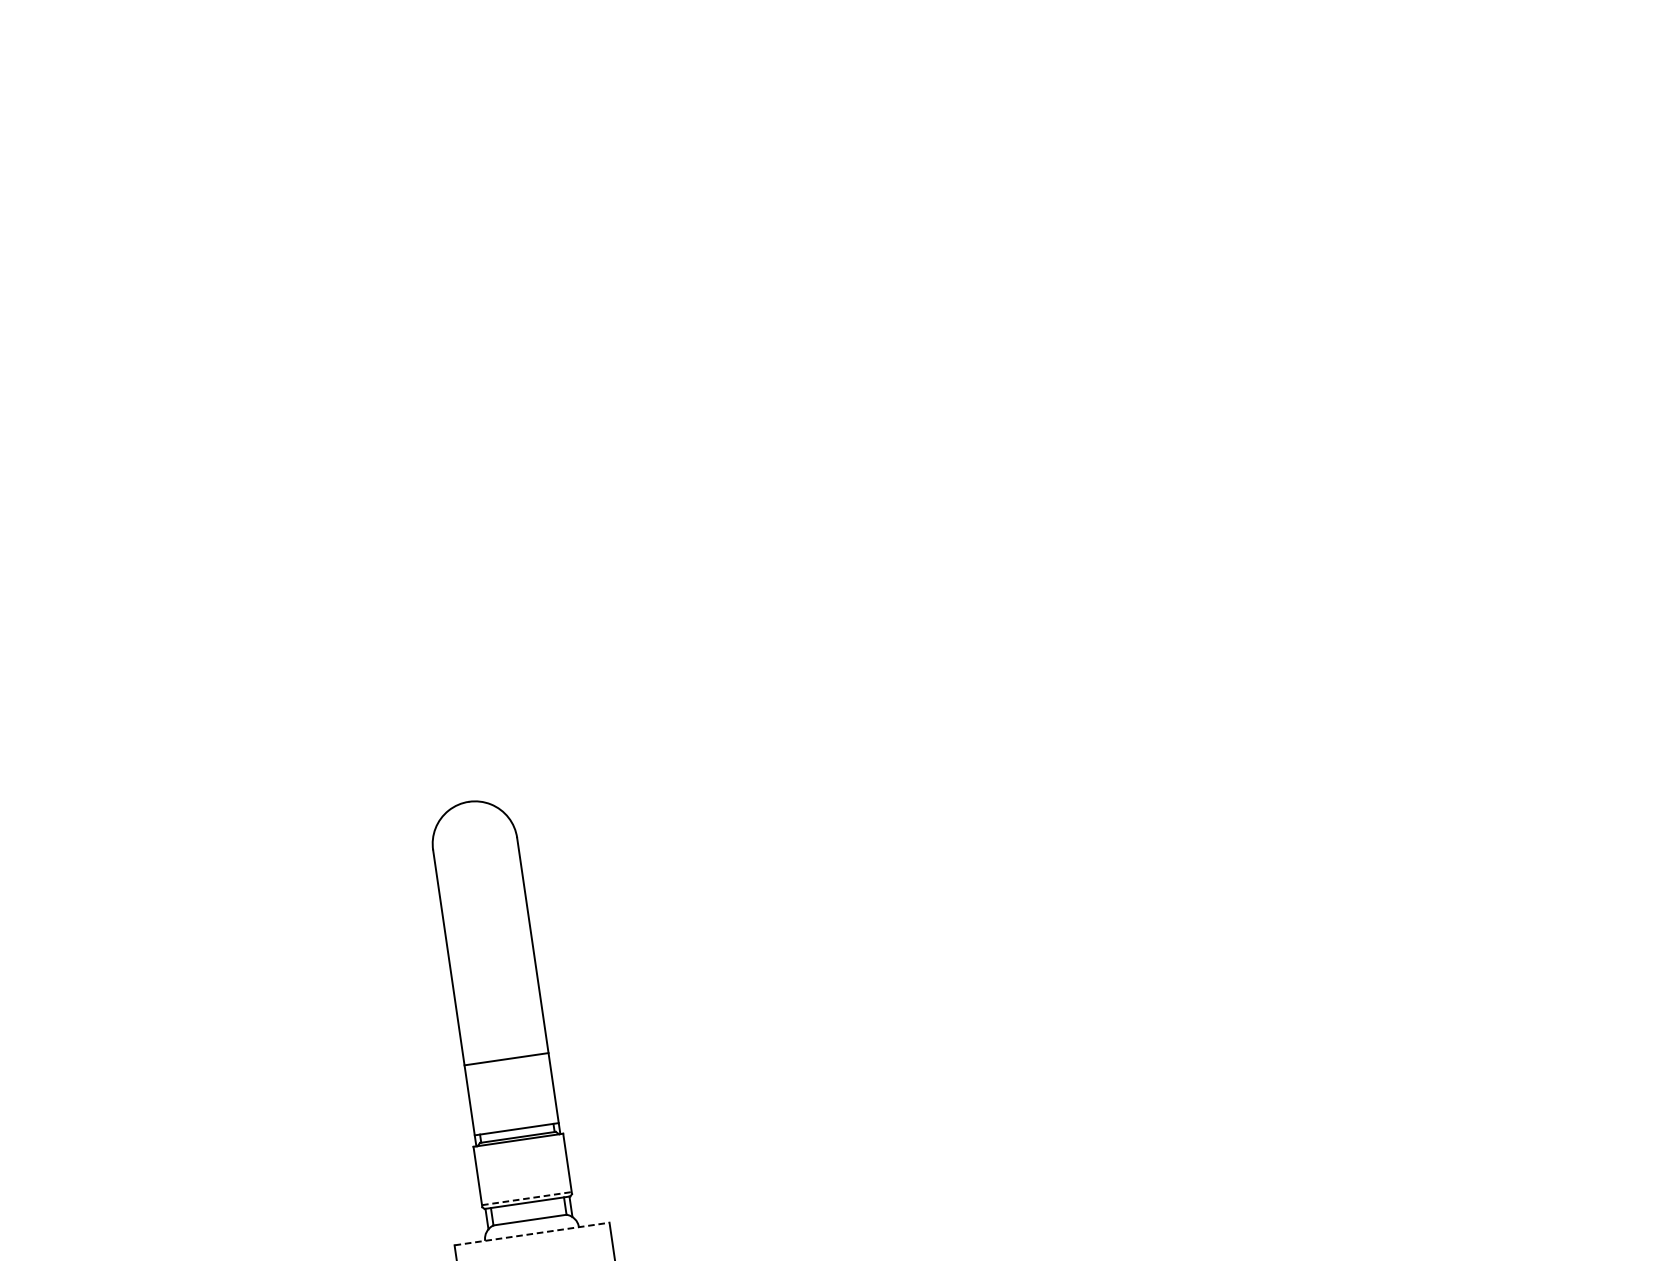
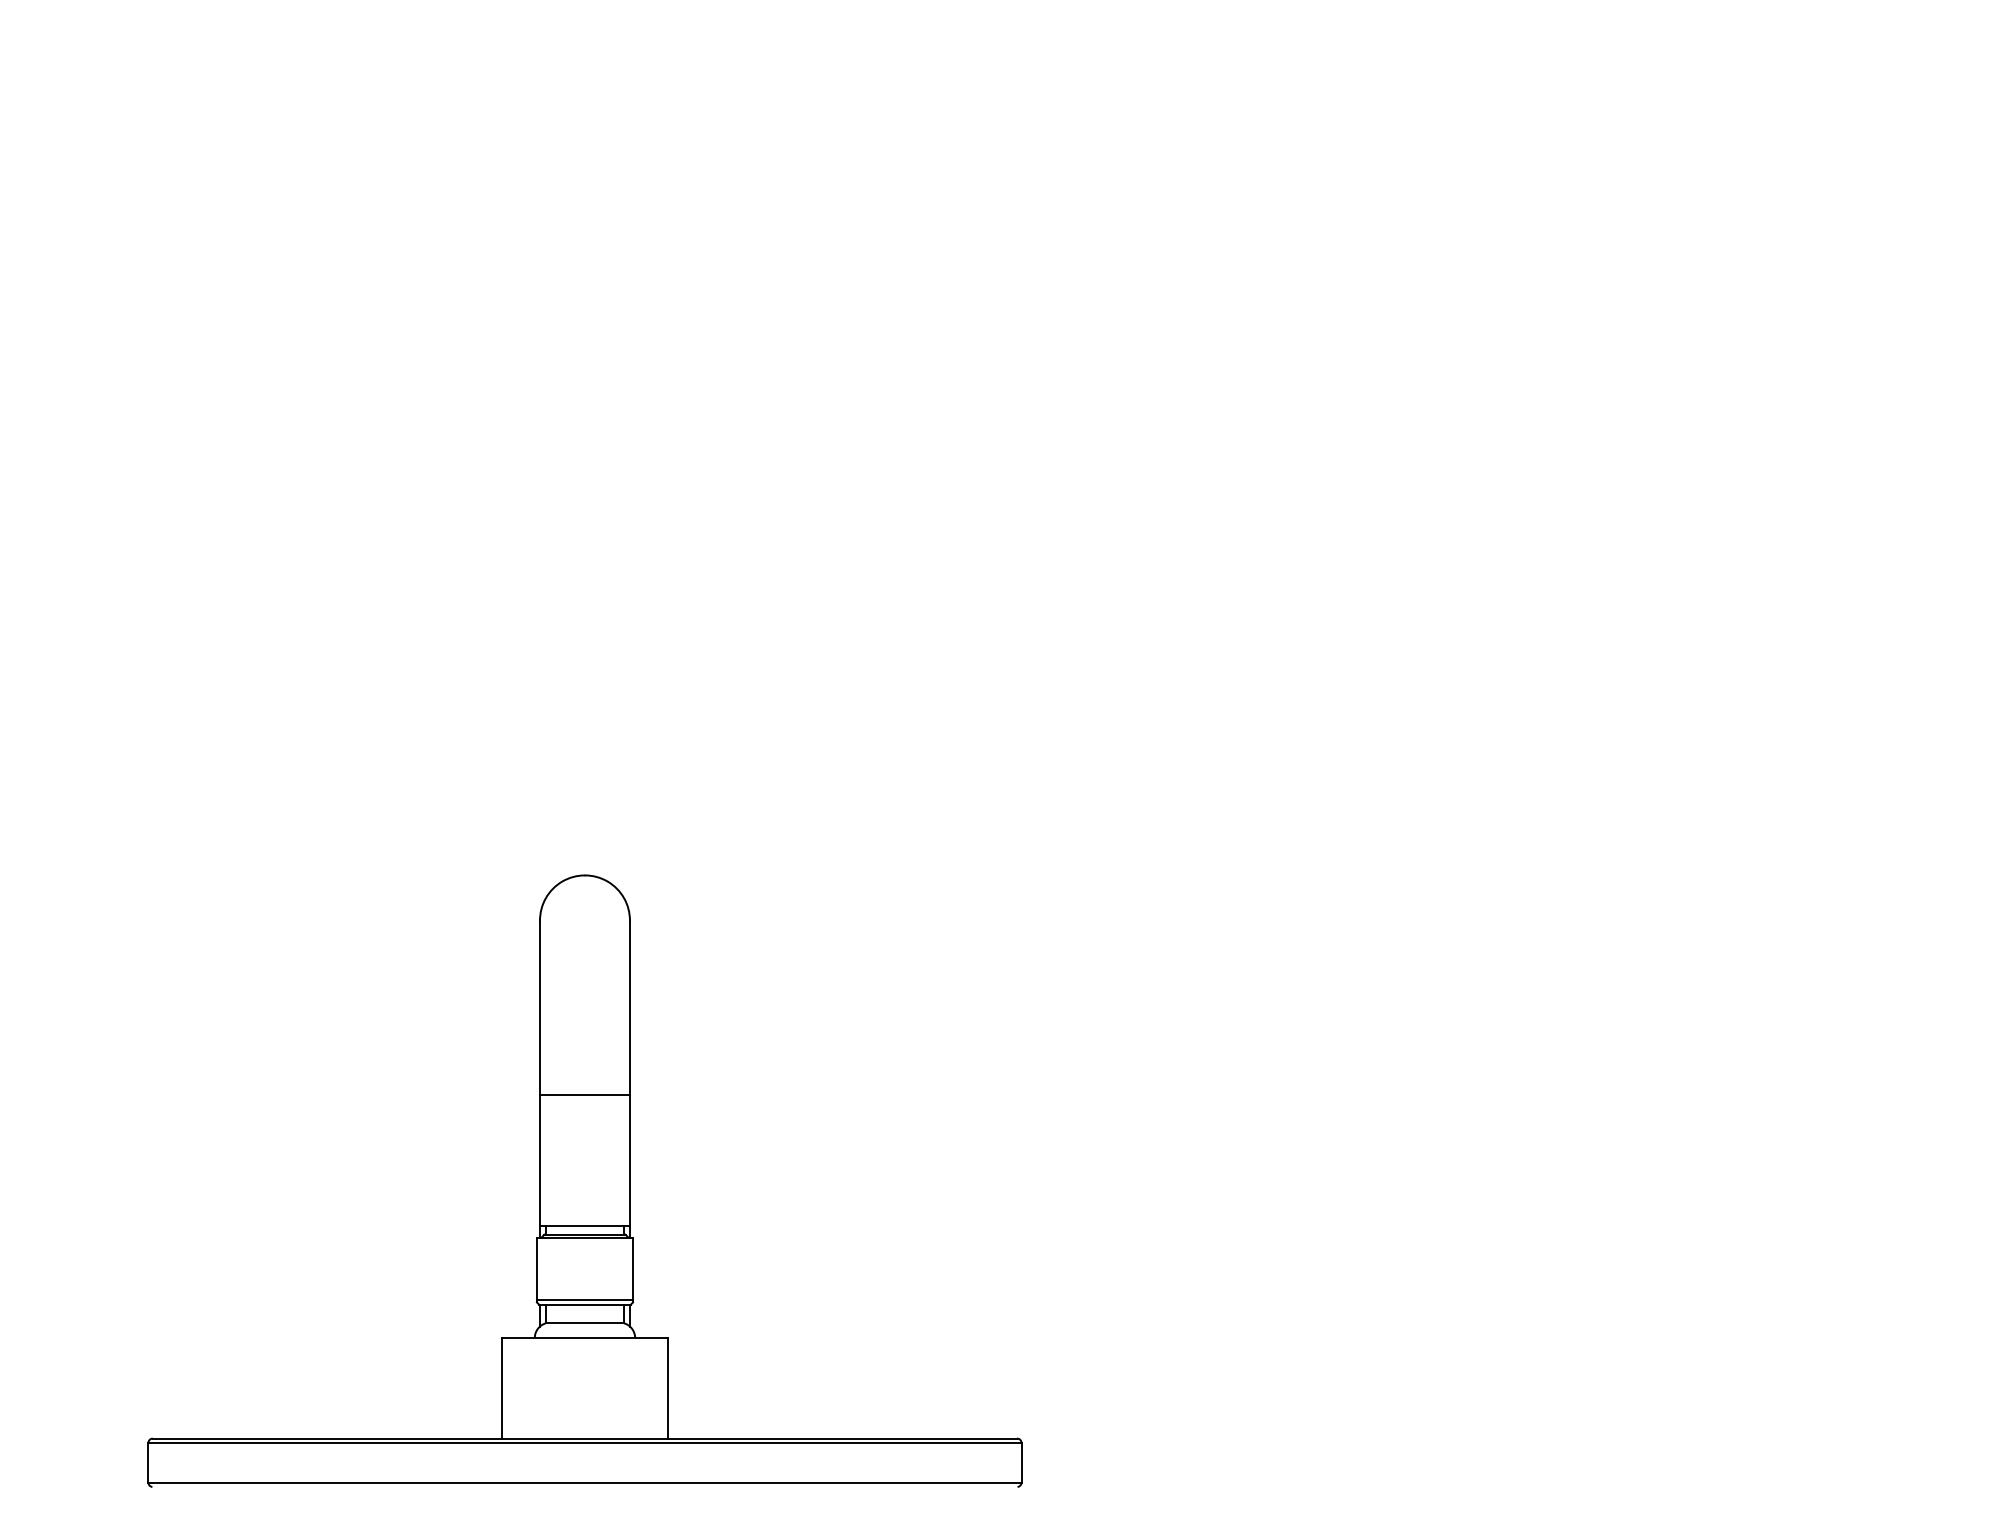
line: (506, 1059) -> (584, 1095), moved
line: (527, 1198) -> (585, 1300), dashed -> solid
line: (531, 1234) -> (584, 1338), dashed -> solid

